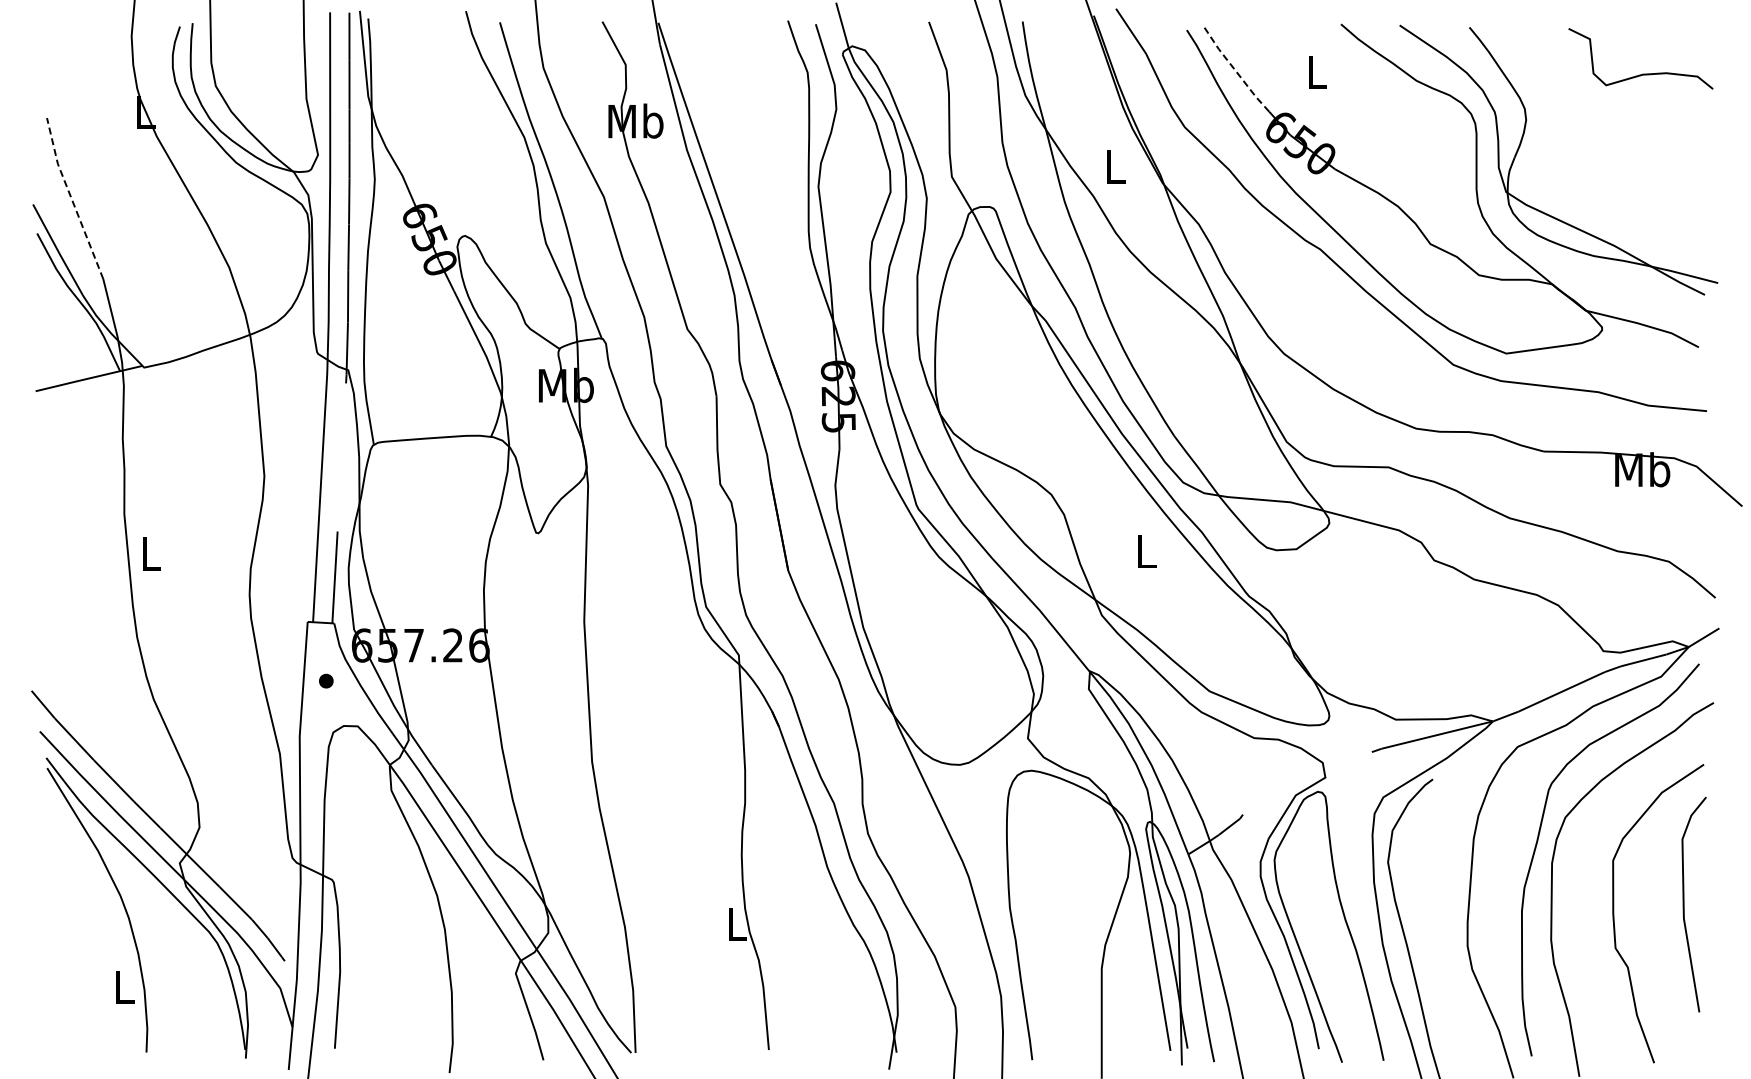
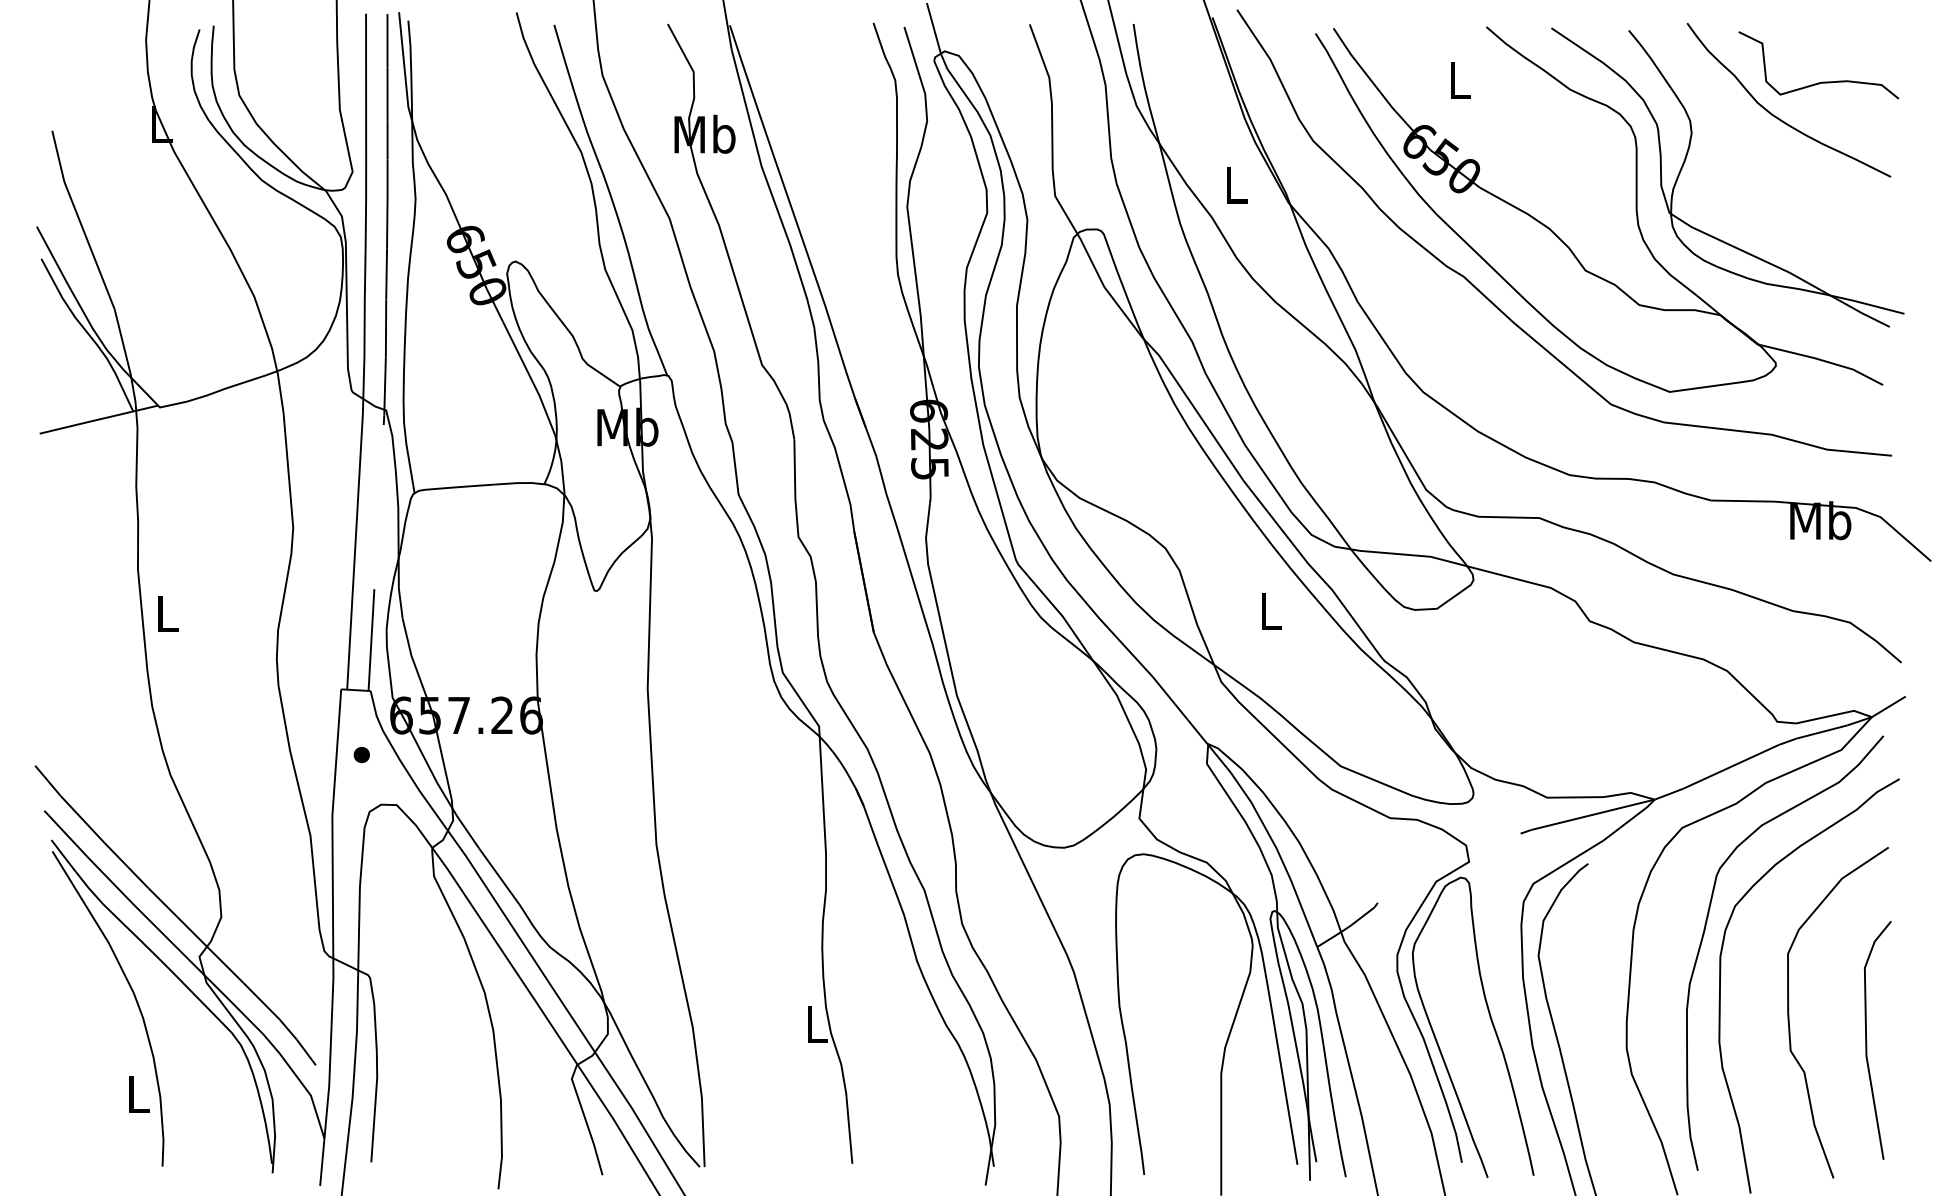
line: (1234, 69) -> (1368, 77), dashed -> solid
curve: (1602, 104) -> (1776, 115), added
line: (71, 198) -> (79, 220), dashed -> solid
line: (1684, 904) -> (1867, 1040), moved

